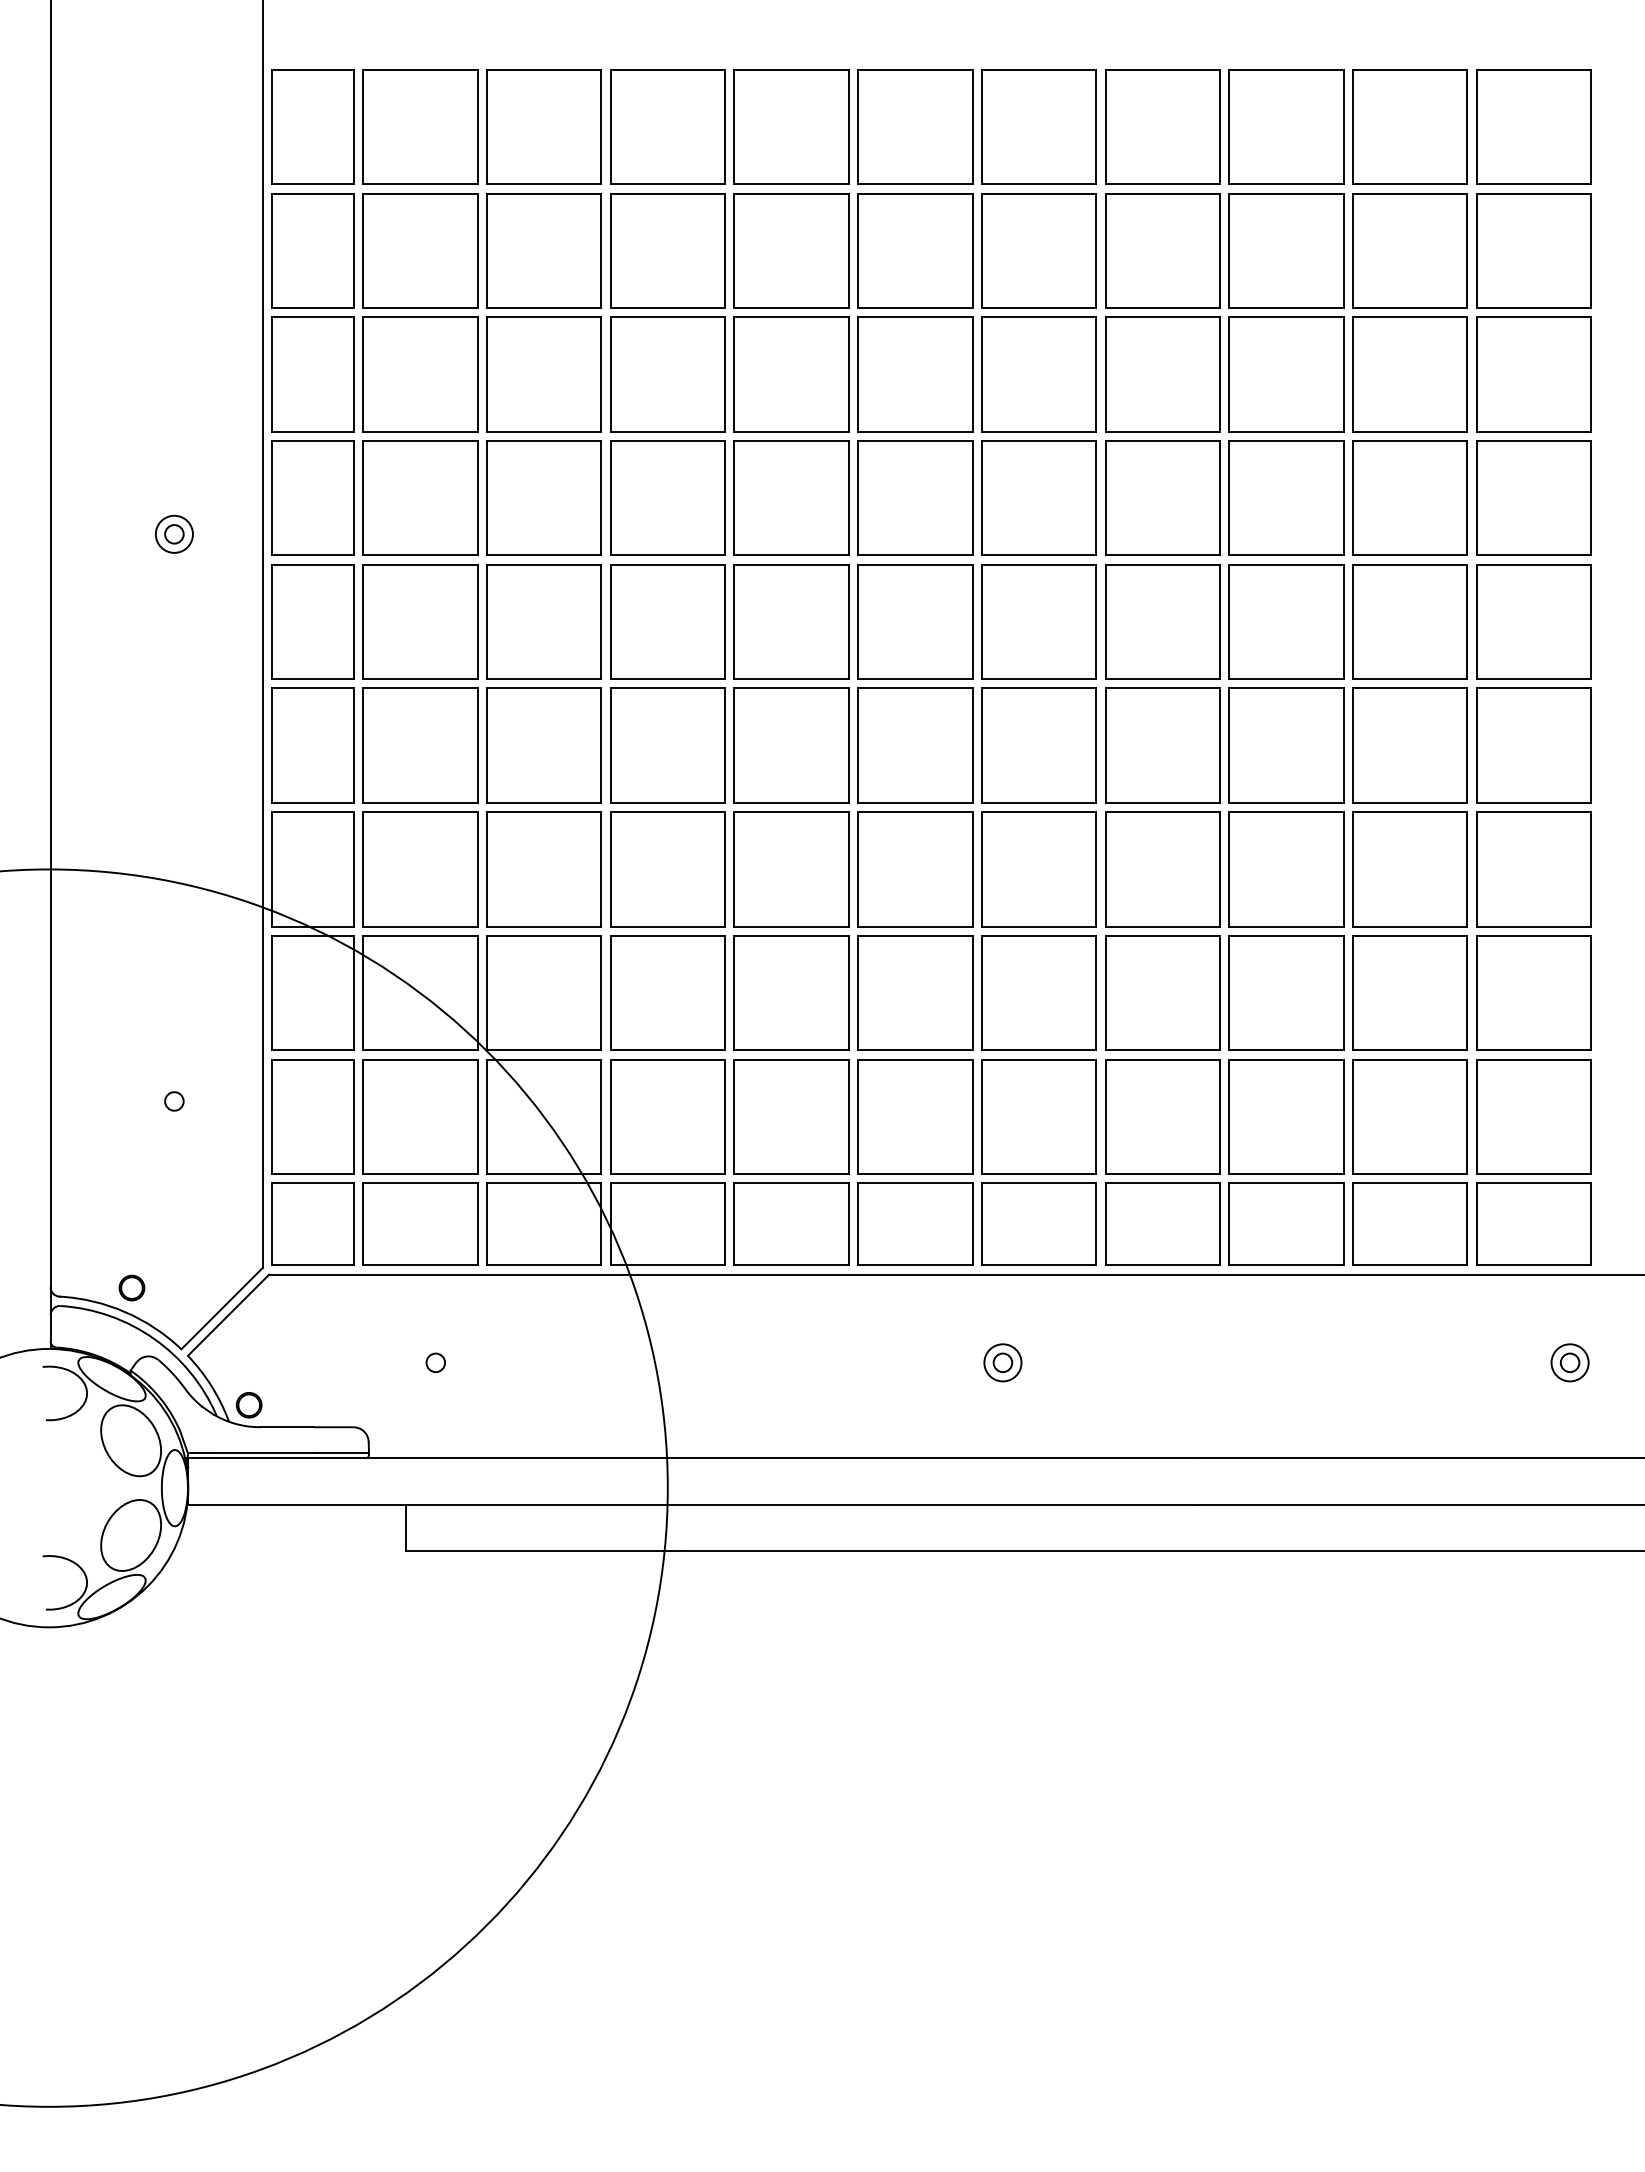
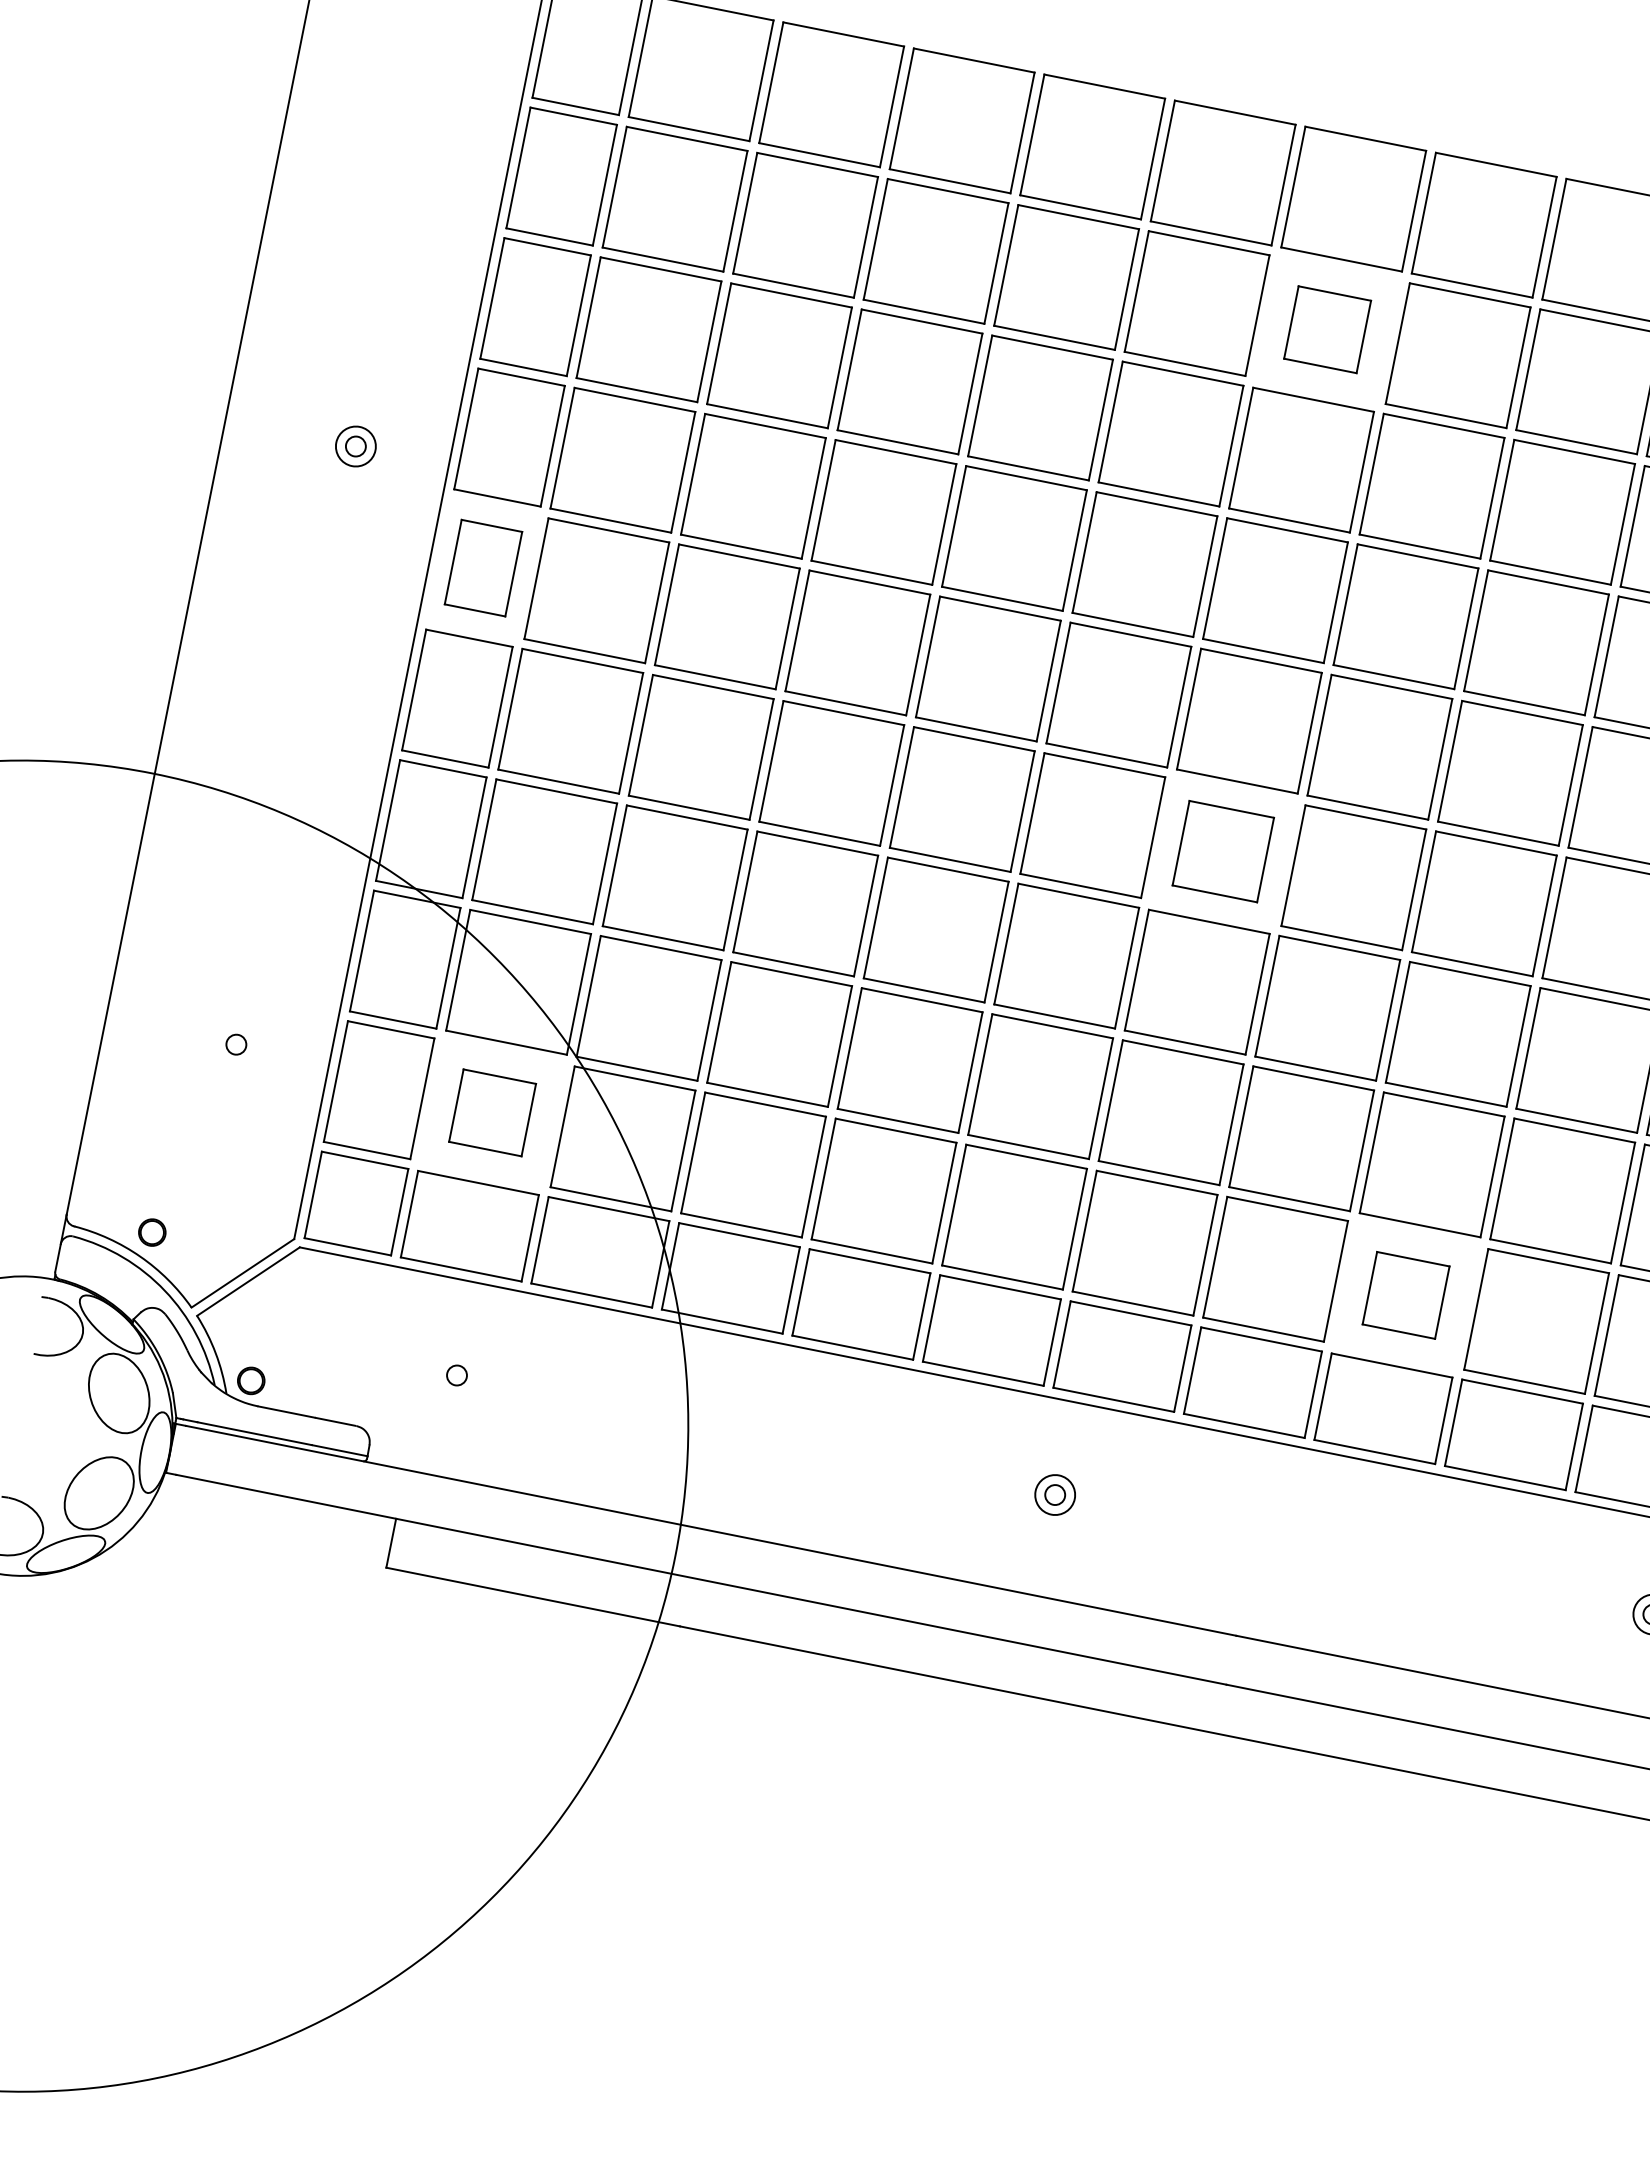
part: (1038, 250) -> (1327, 329), size x0.6
part: (312, 621) -> (483, 567), size x0.7
part: (1038, 745) -> (1222, 851), size x0.7
part: (420, 1116) -> (492, 1112), size x0.6
part: (1286, 1116) -> (1406, 1294), size x0.6

